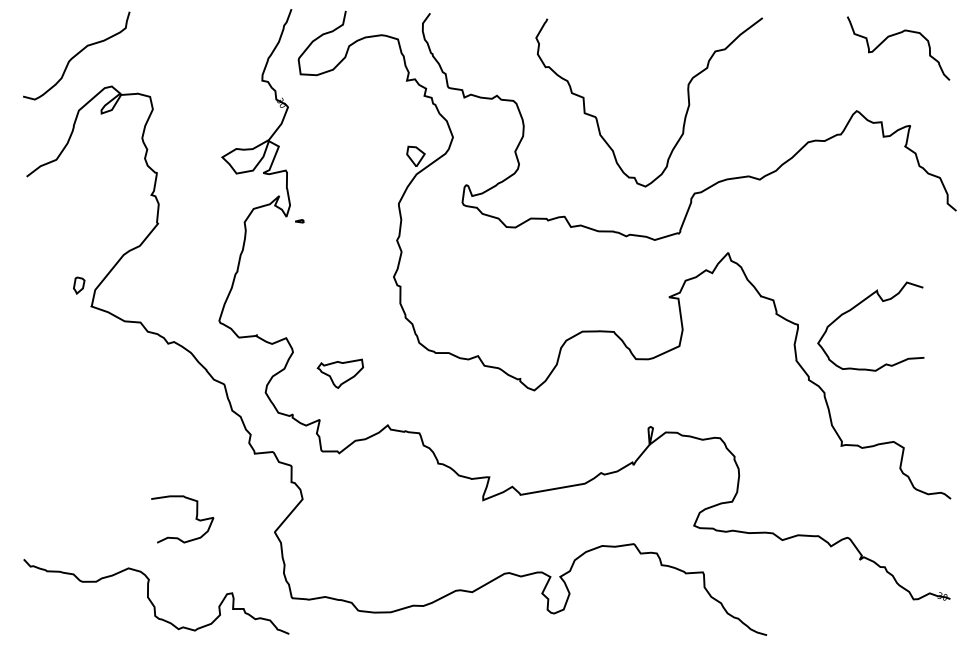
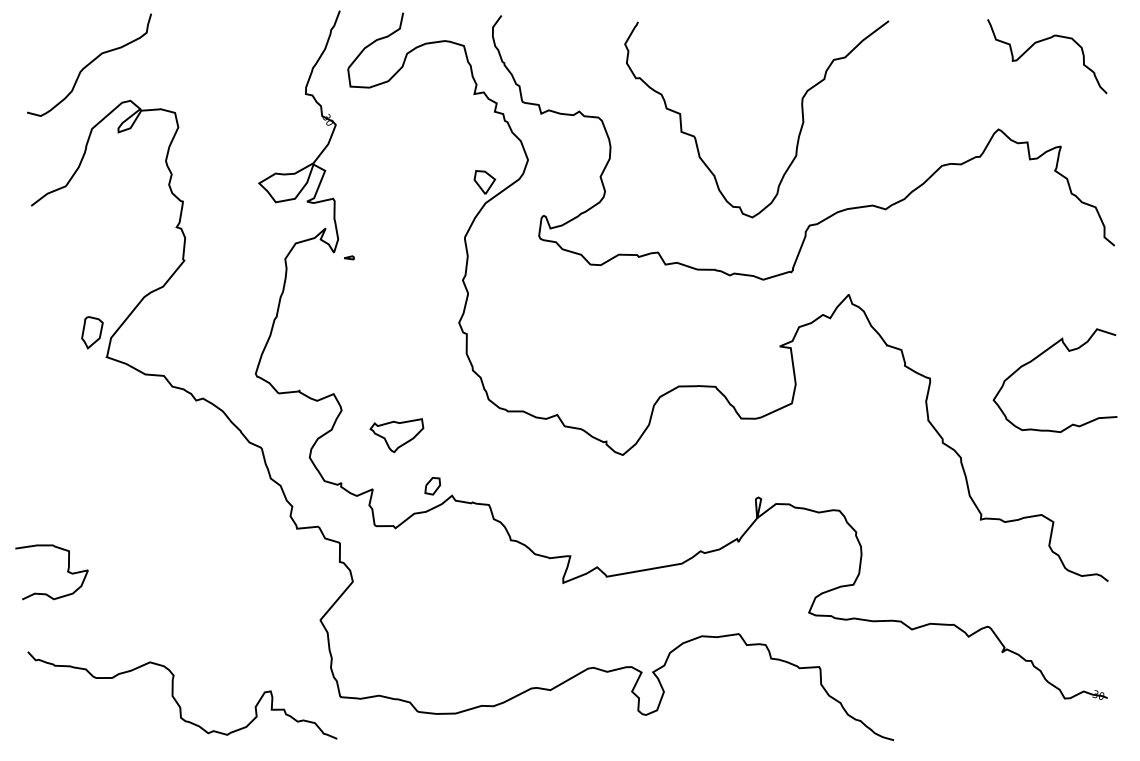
part: (79, 285) -> (92, 332), size x1.67
curve: (856, 306) -> (1038, 357), moved
part: (371, 417) -> (432, 486), added
curve: (195, 519) -> (67, 572), moved

